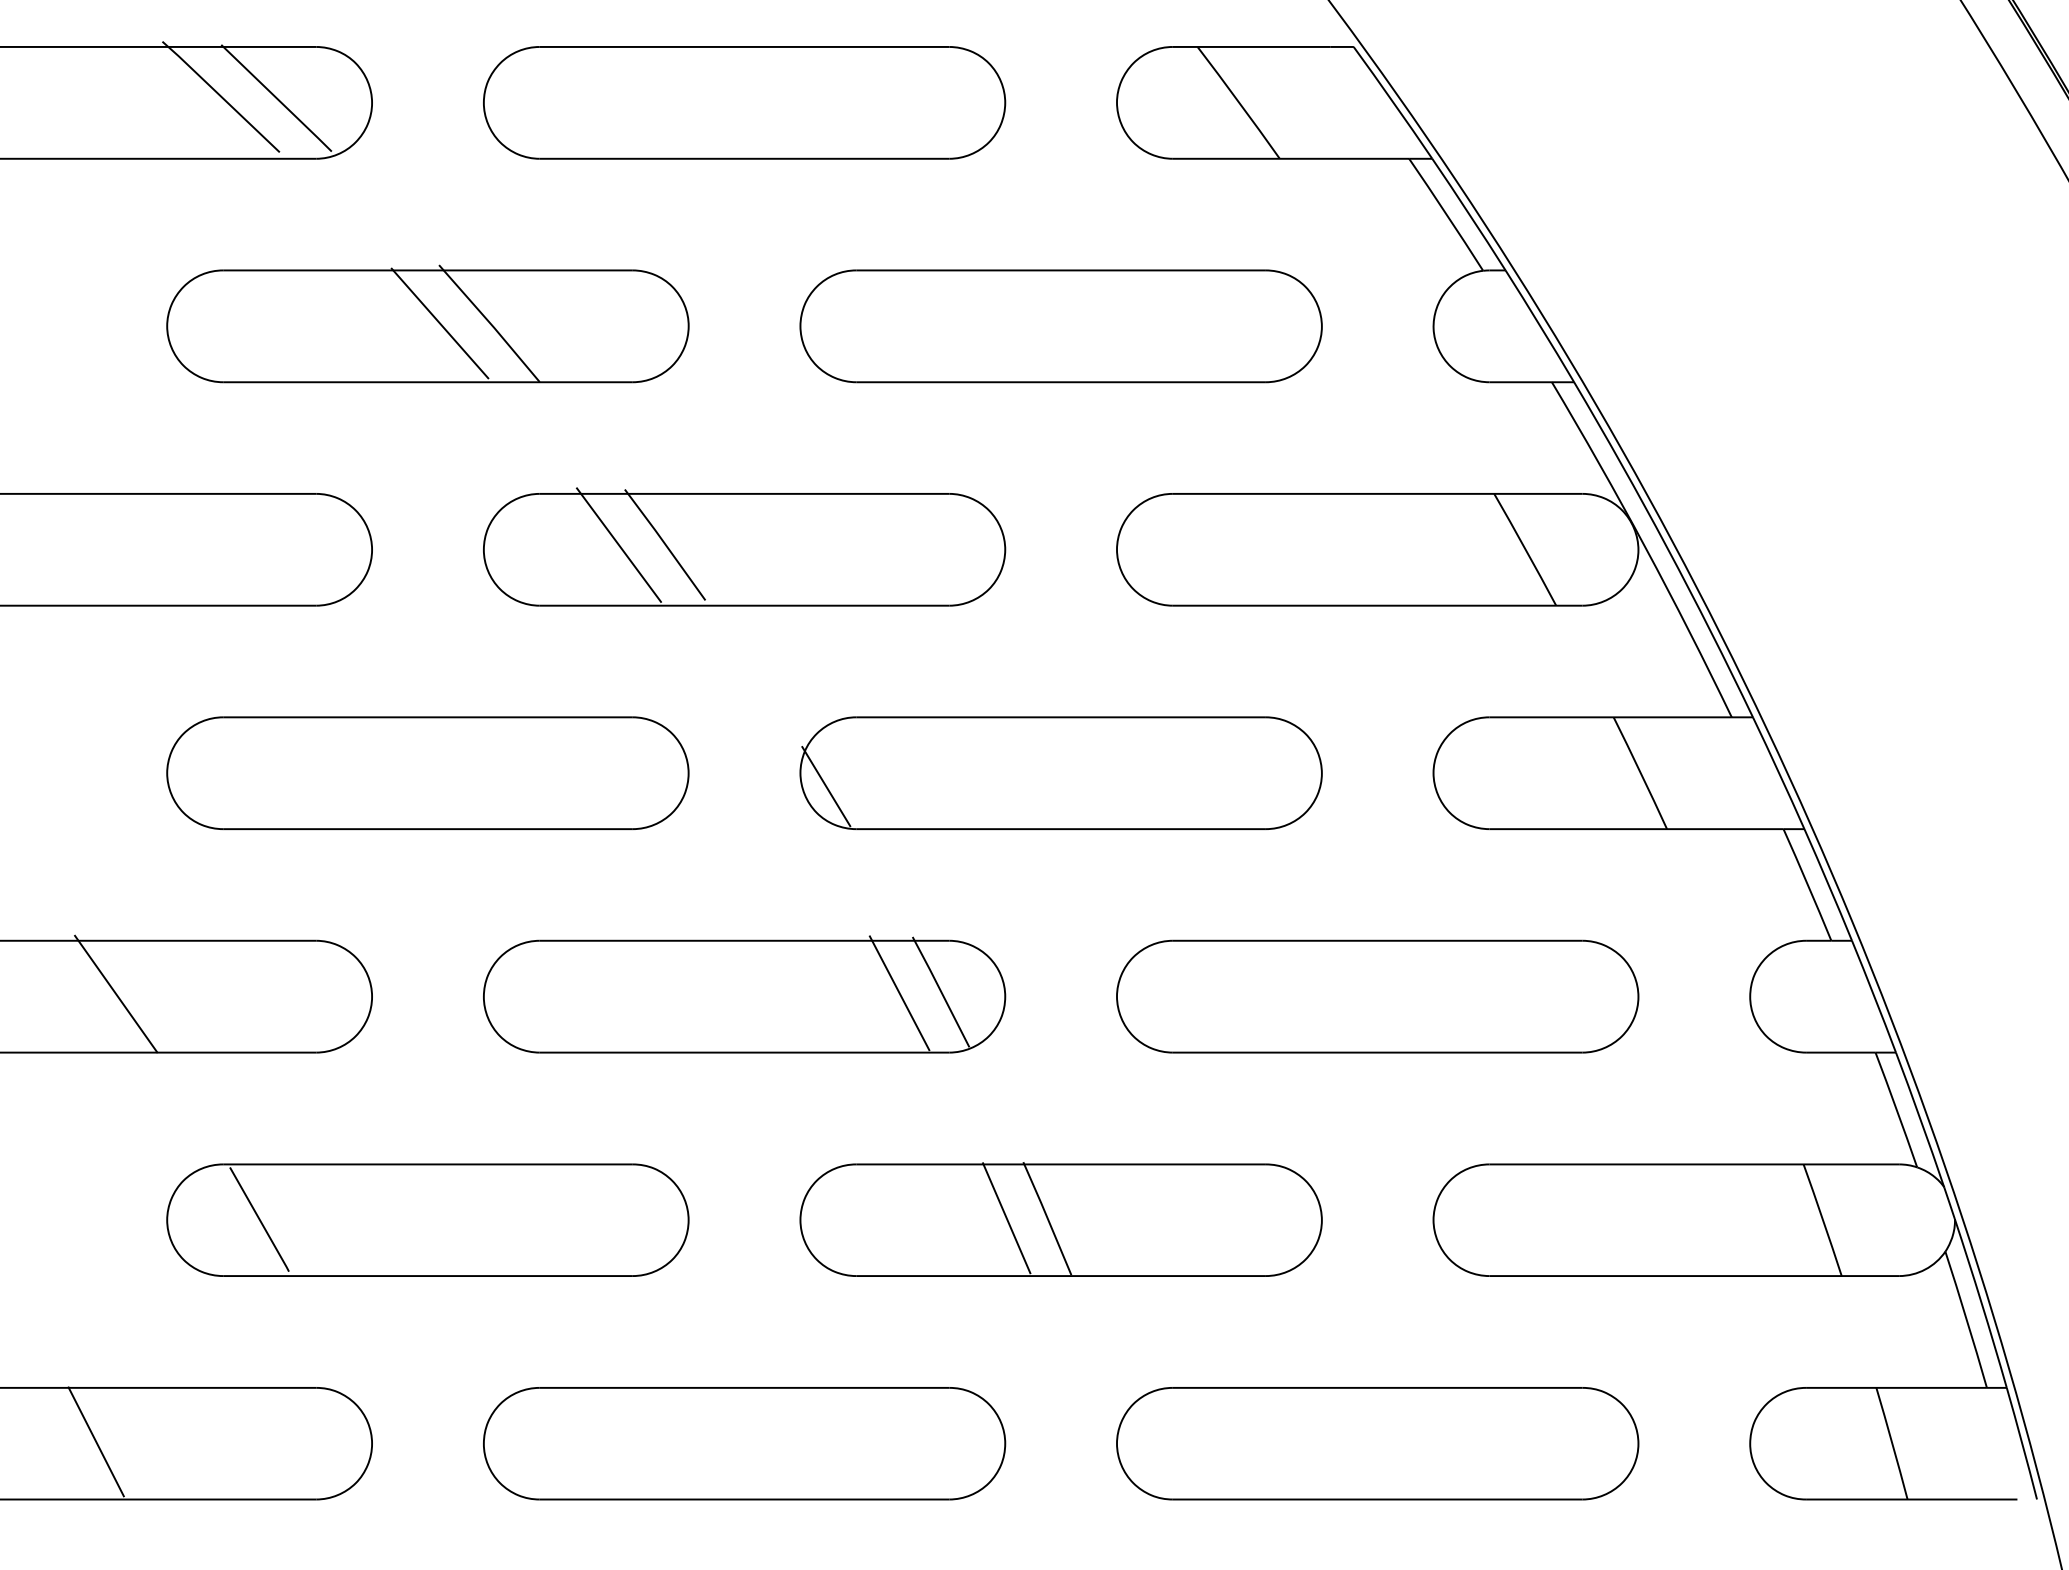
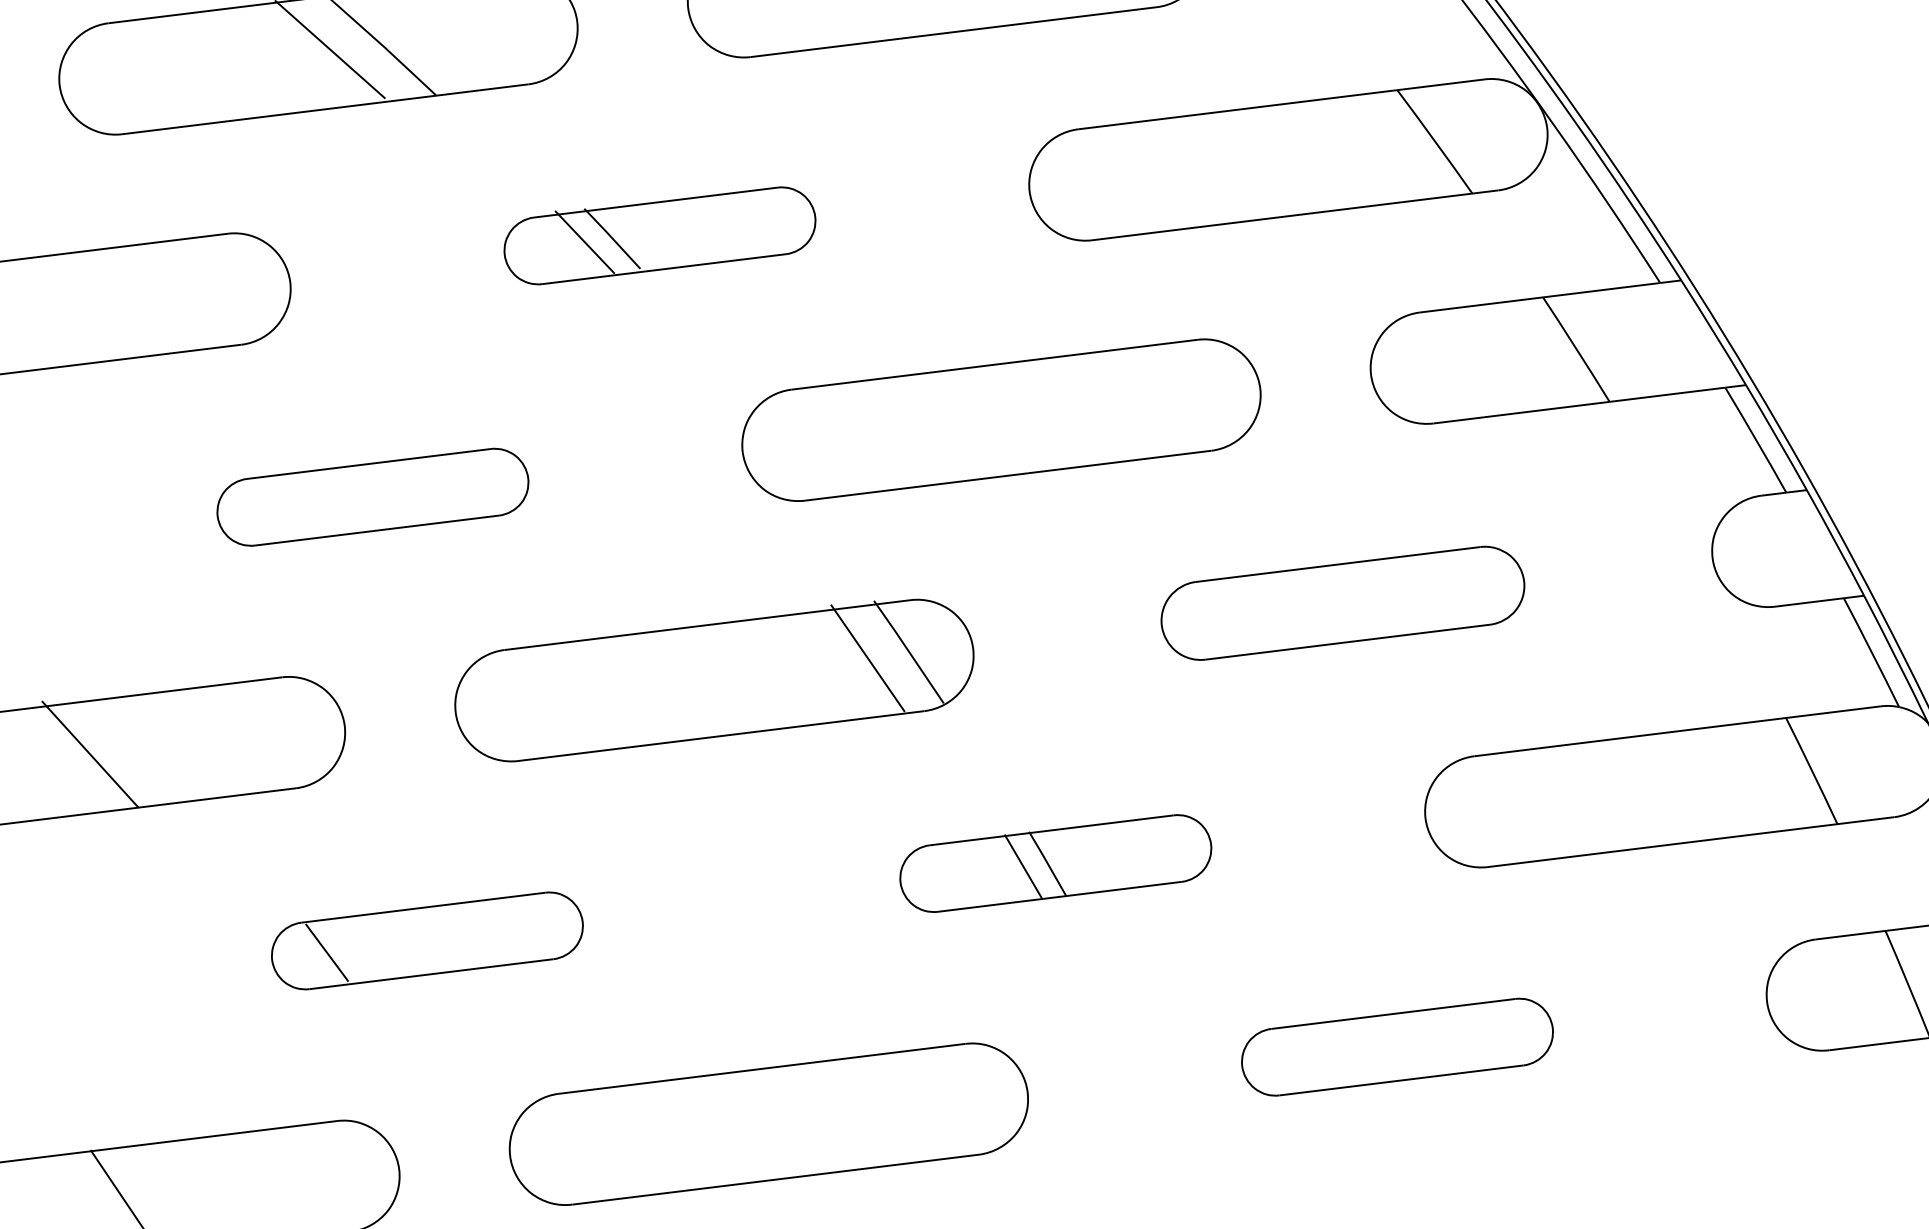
part: (744, 546) -> (659, 233), size x0.6
part: (427, 772) -> (372, 496), size x0.6
line: (826, 786) -> (770, 461), removed
part: (1377, 996) -> (1342, 603), size x0.7
part: (427, 1219) -> (426, 940), size x0.6
part: (1060, 1219) -> (1055, 863), size x0.6
part: (1377, 1443) -> (1397, 1046), size x0.6

